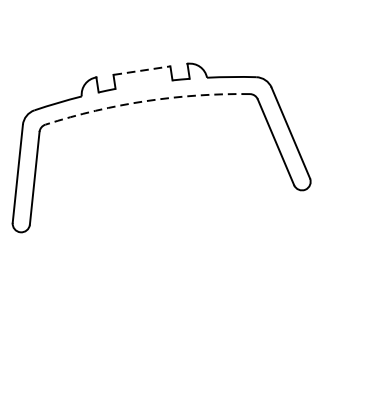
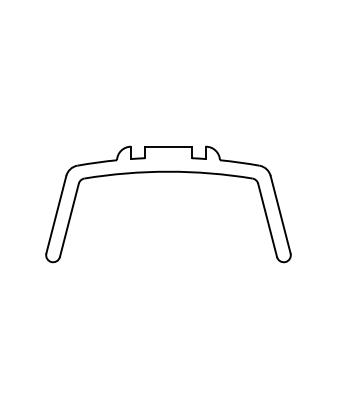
line: (141, 70) -> (168, 146), dashed -> solid
arc: (146, 100) -> (168, 171), dashed -> solid

